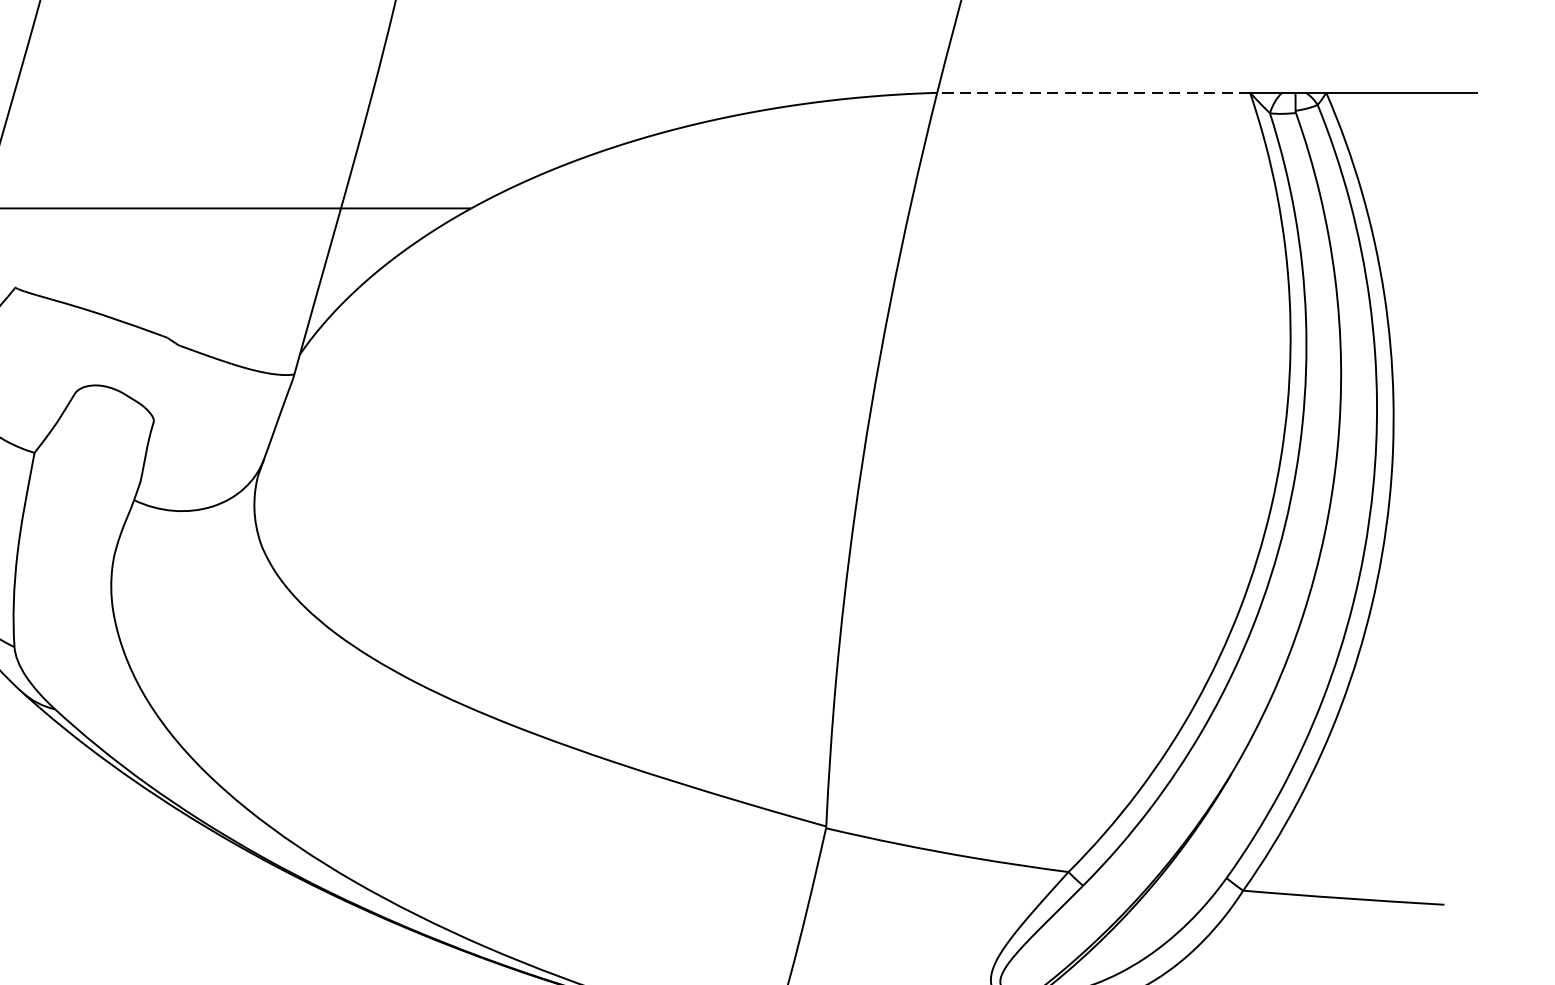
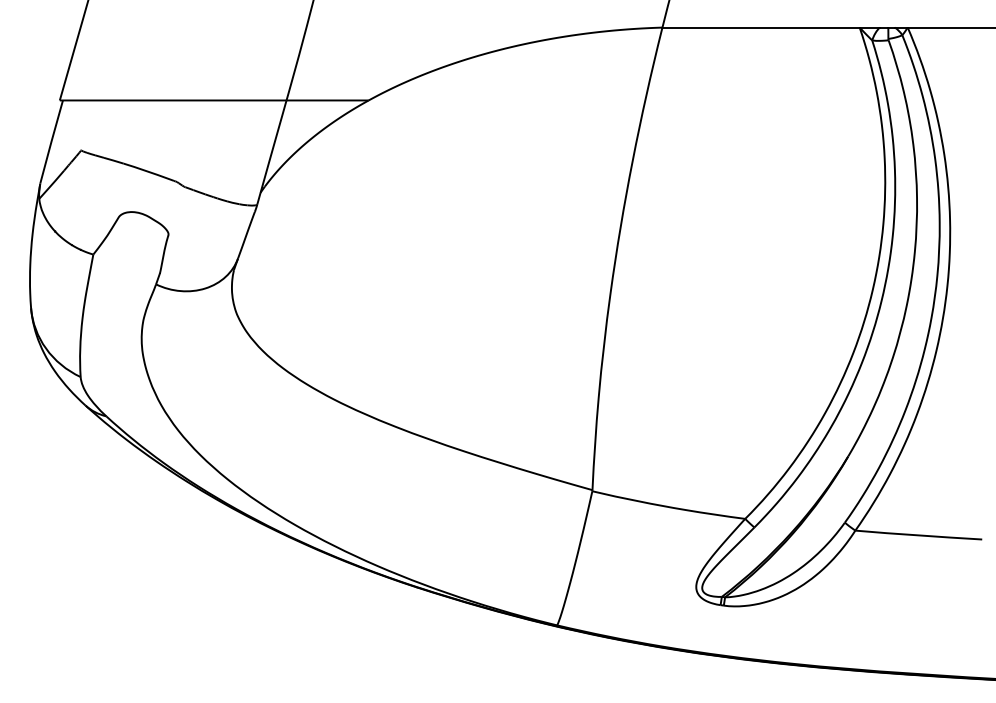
line: (1094, 92) -> (761, 27), dashed -> solid

